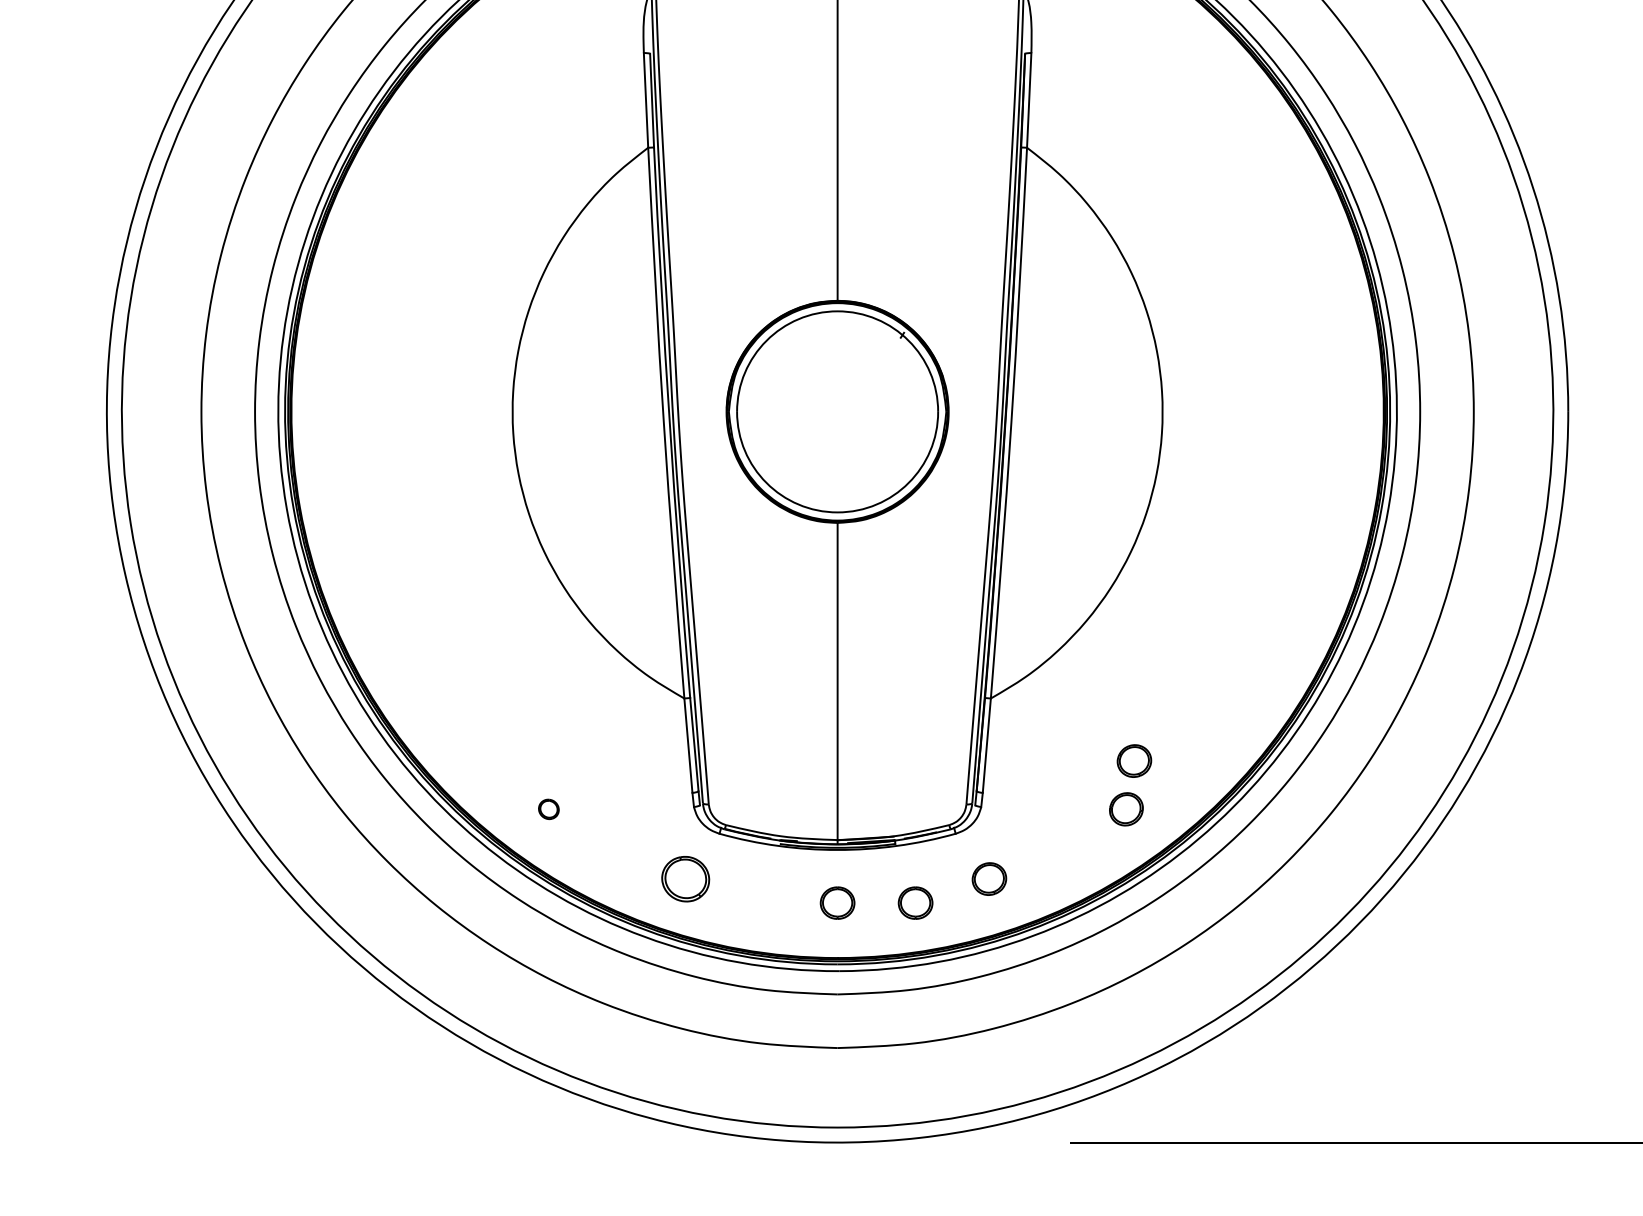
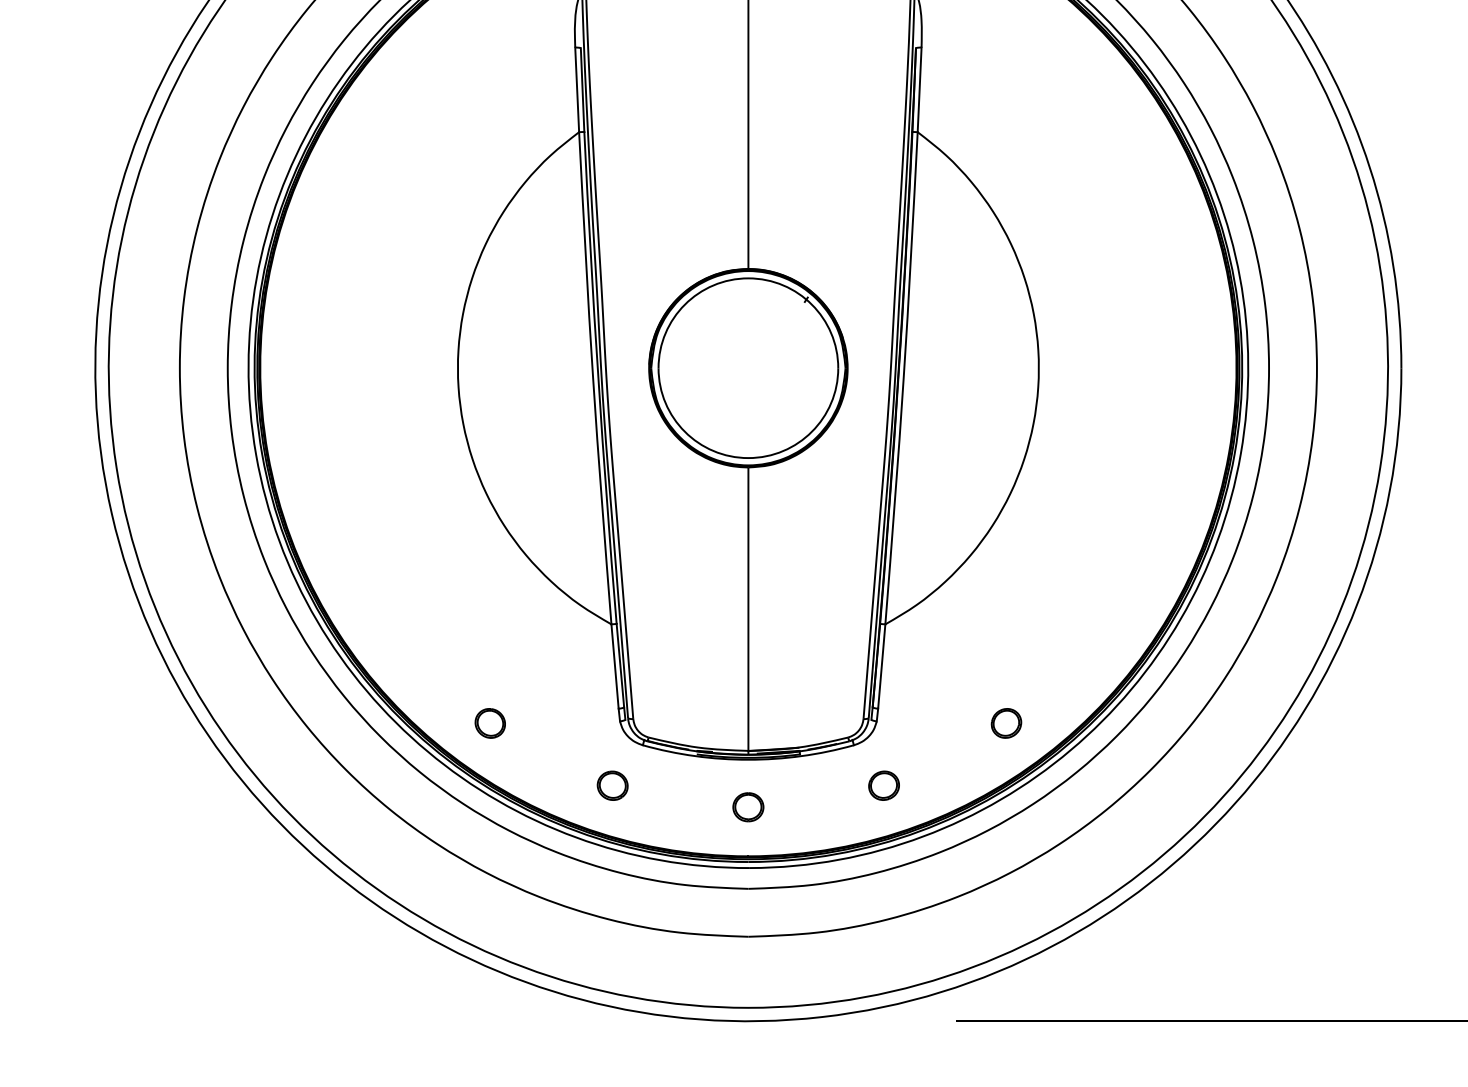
part: (1134, 760) -> (1013, 679), removed
part: (548, 809) -> (490, 723), size x1.67
part: (685, 878) -> (612, 785), size x0.71
part: (915, 902) -> (818, 806), removed

